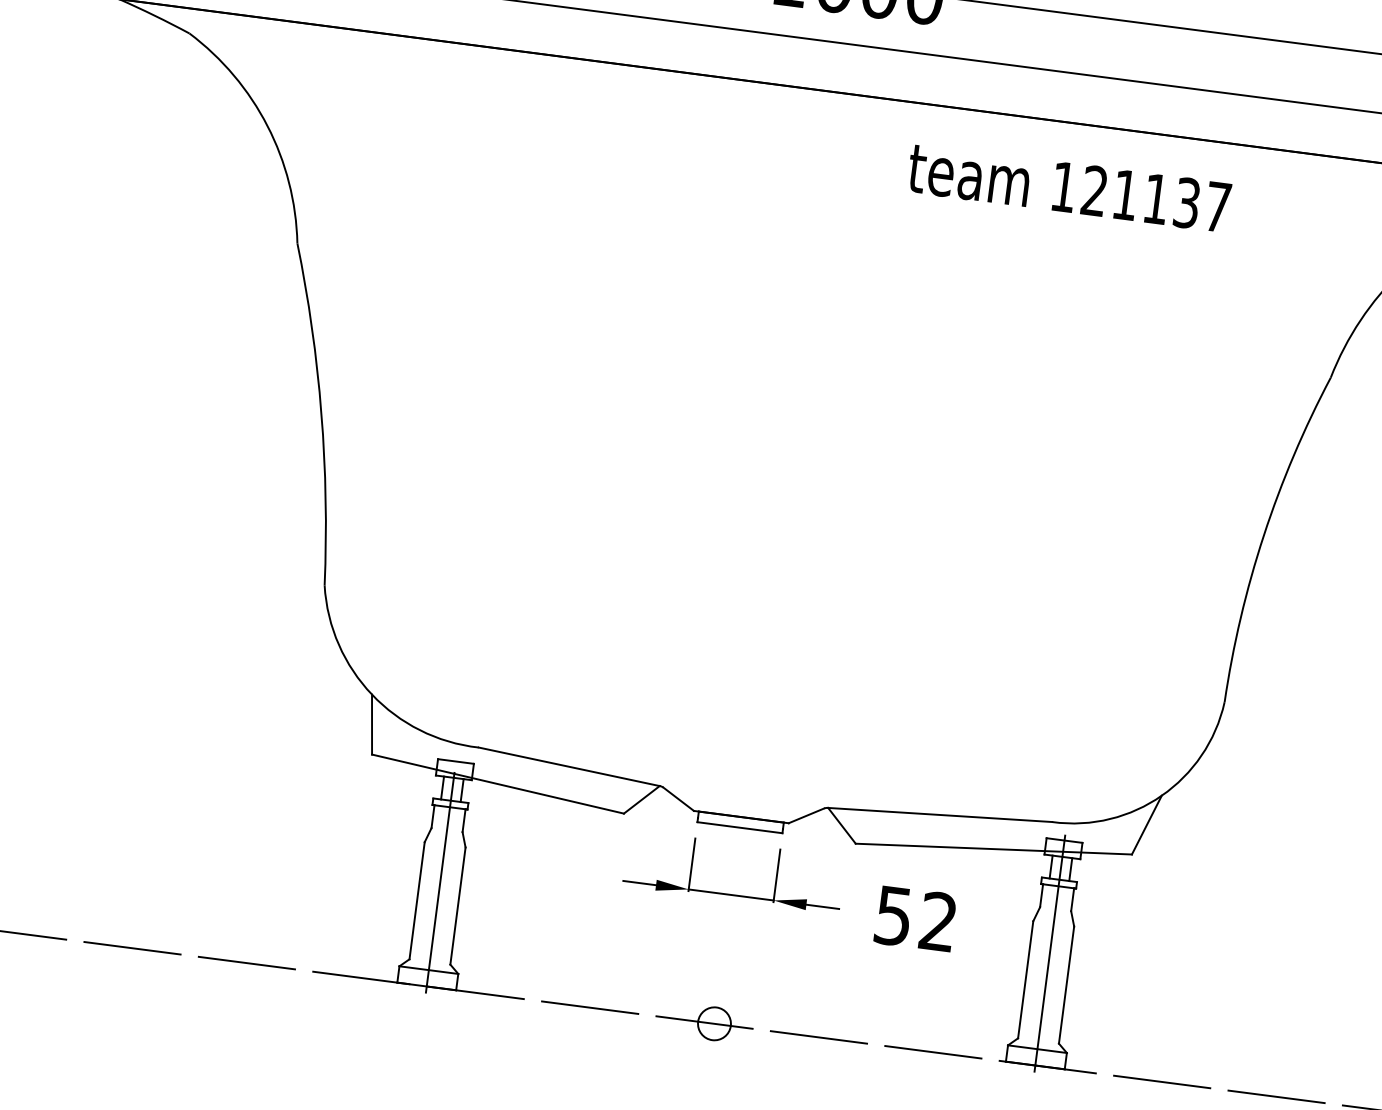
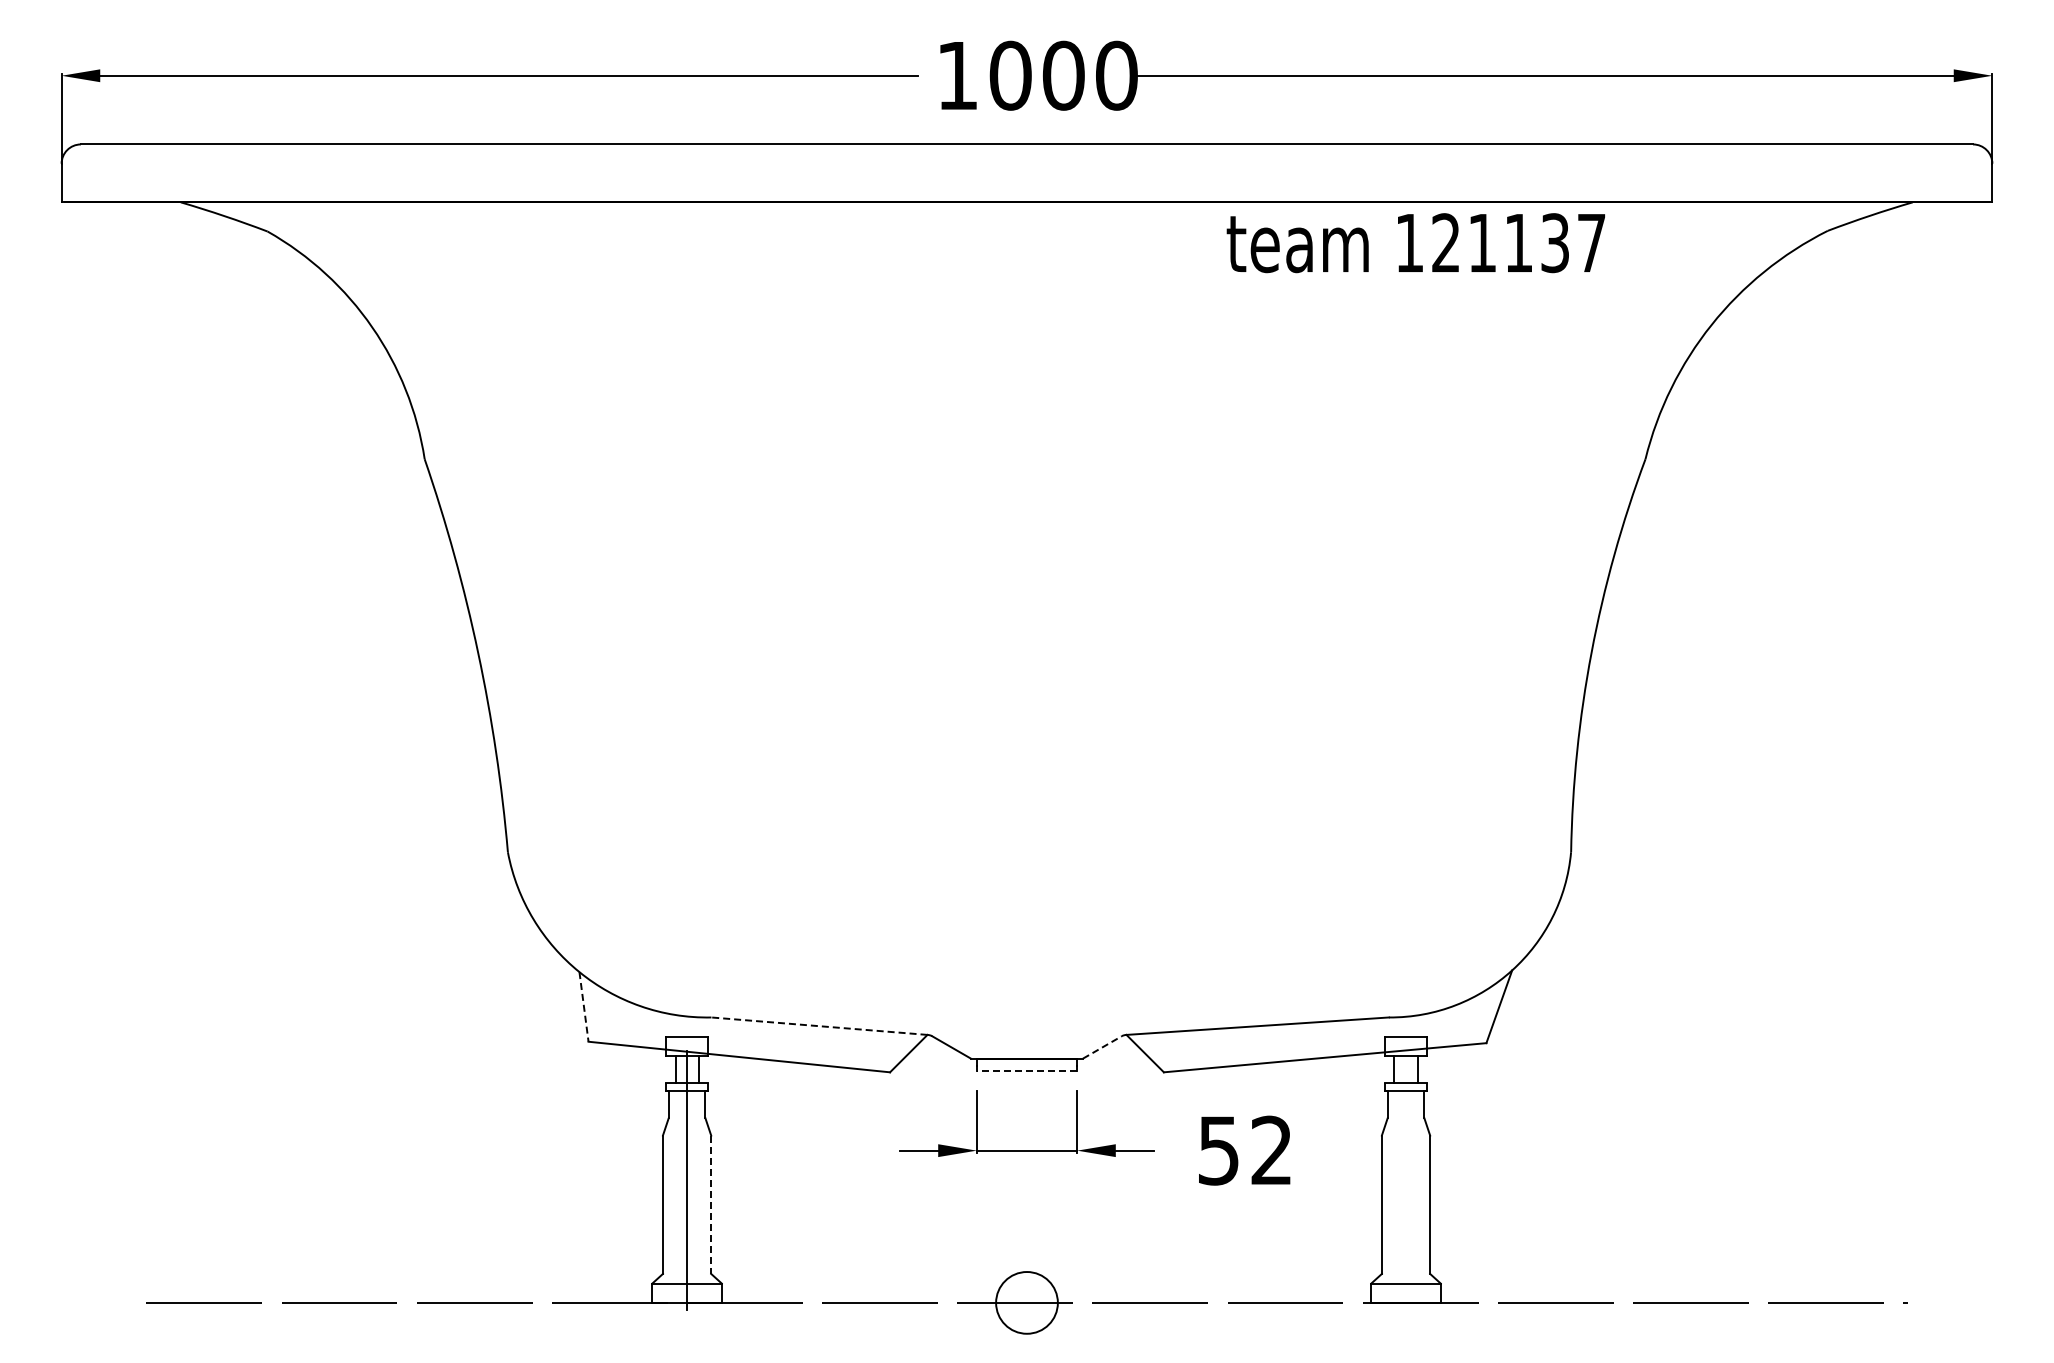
text: (1068, 188) -> (1415, 243), moved
line: (372, 725) -> (584, 1007), solid -> dashed
line: (568, 766) -> (818, 1026), solid -> dashed
line: (806, 815) -> (1102, 1047), solid -> dashed
line: (739, 827) -> (1026, 1071), solid -> dashed
line: (458, 906) -> (711, 1205), solid -> dashed
line: (1050, 953) -> (1406, 1170), removed
circle: (714, 1023) -> (1026, 1302), size x1.6

